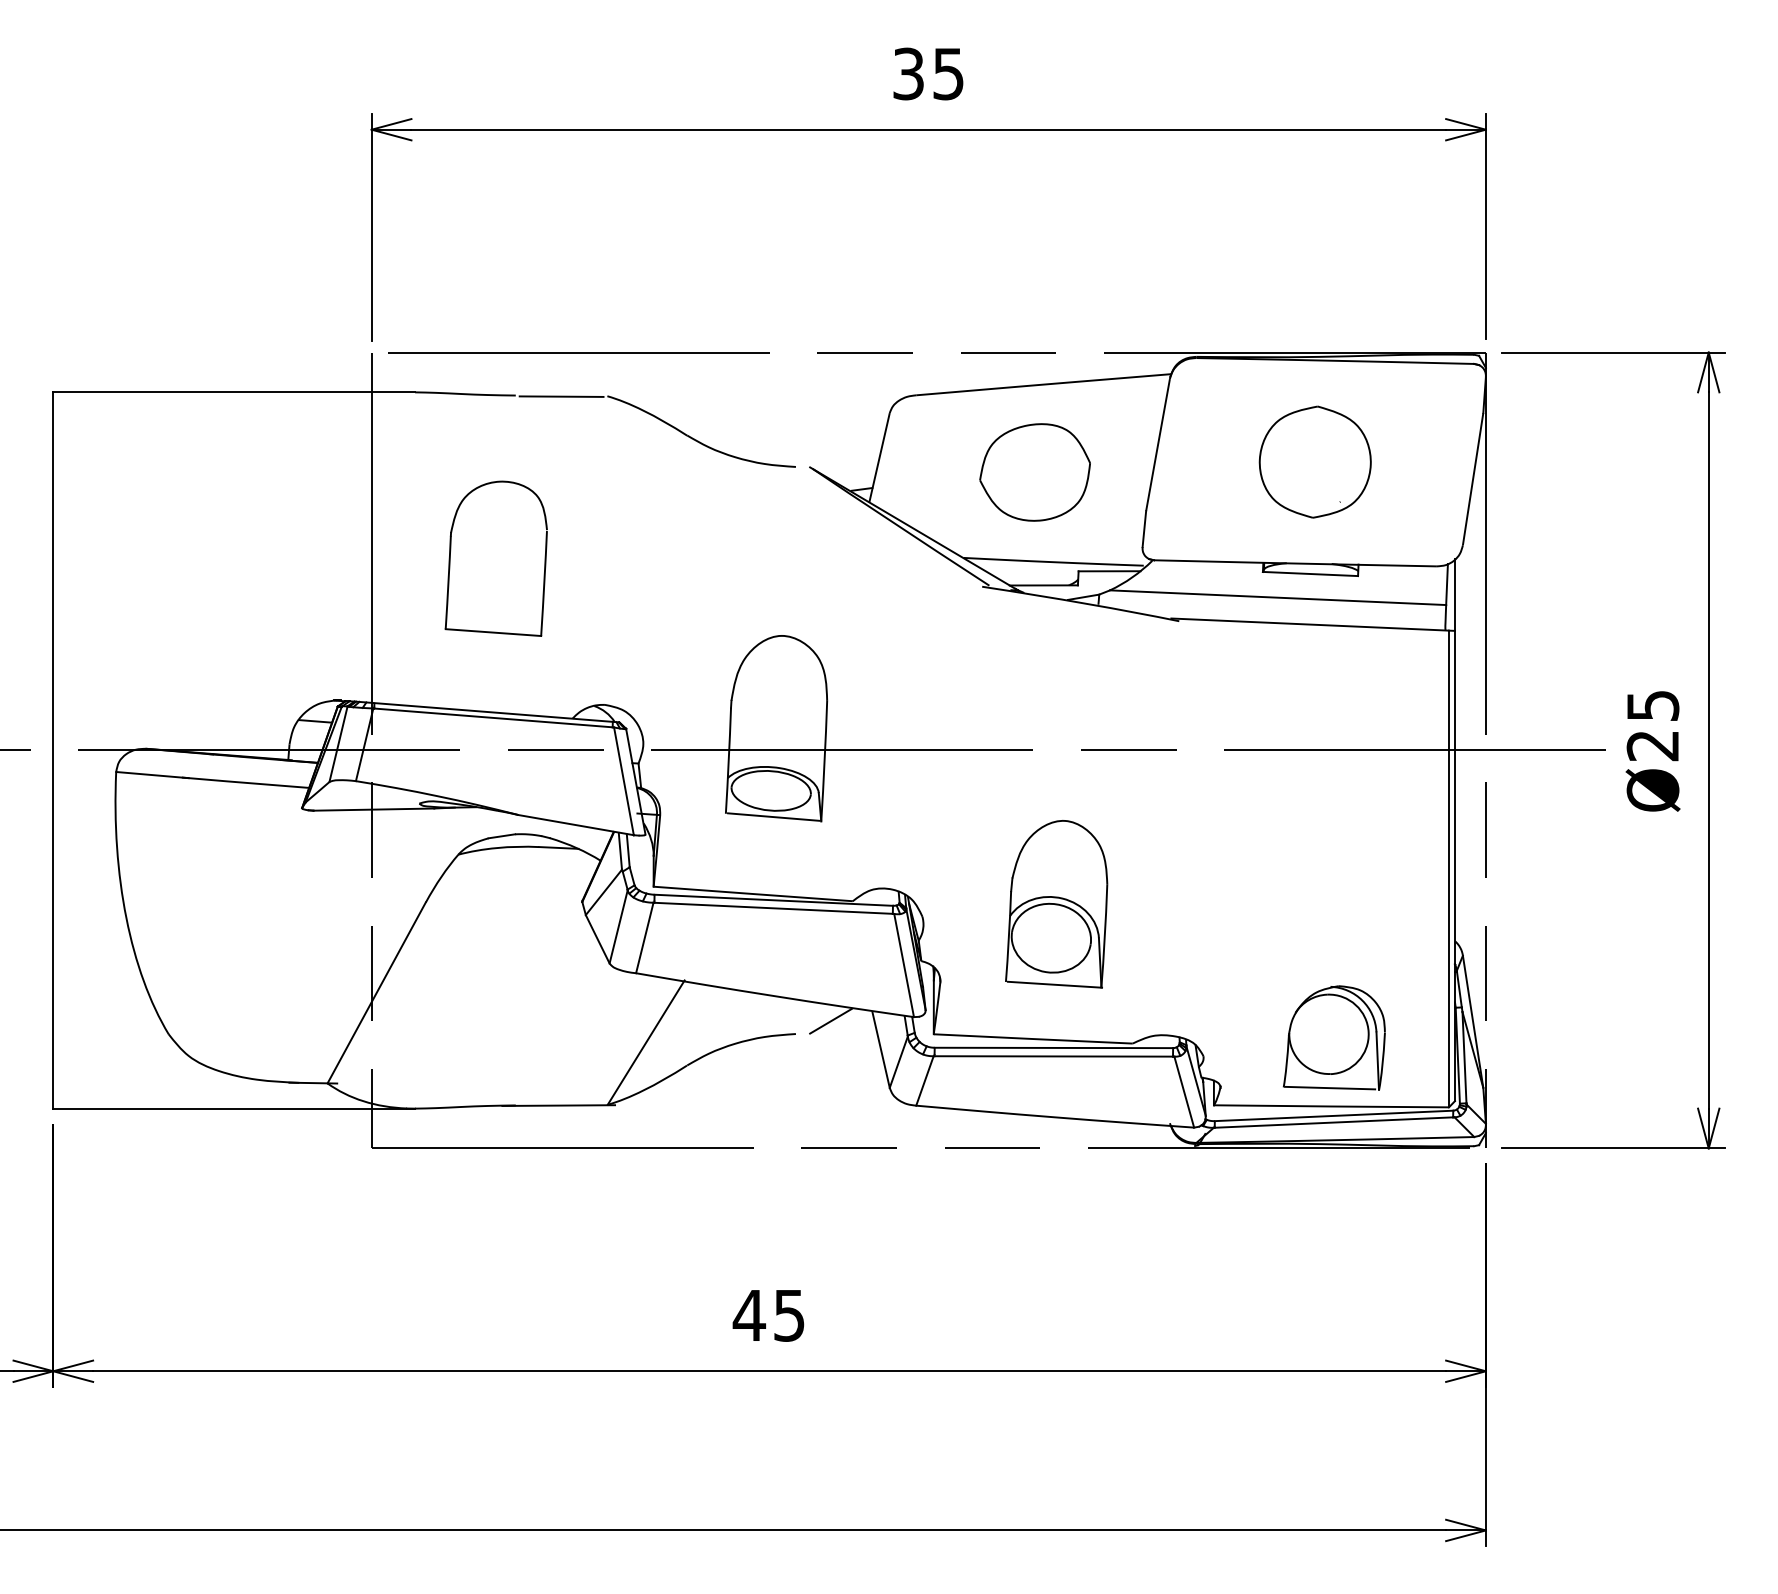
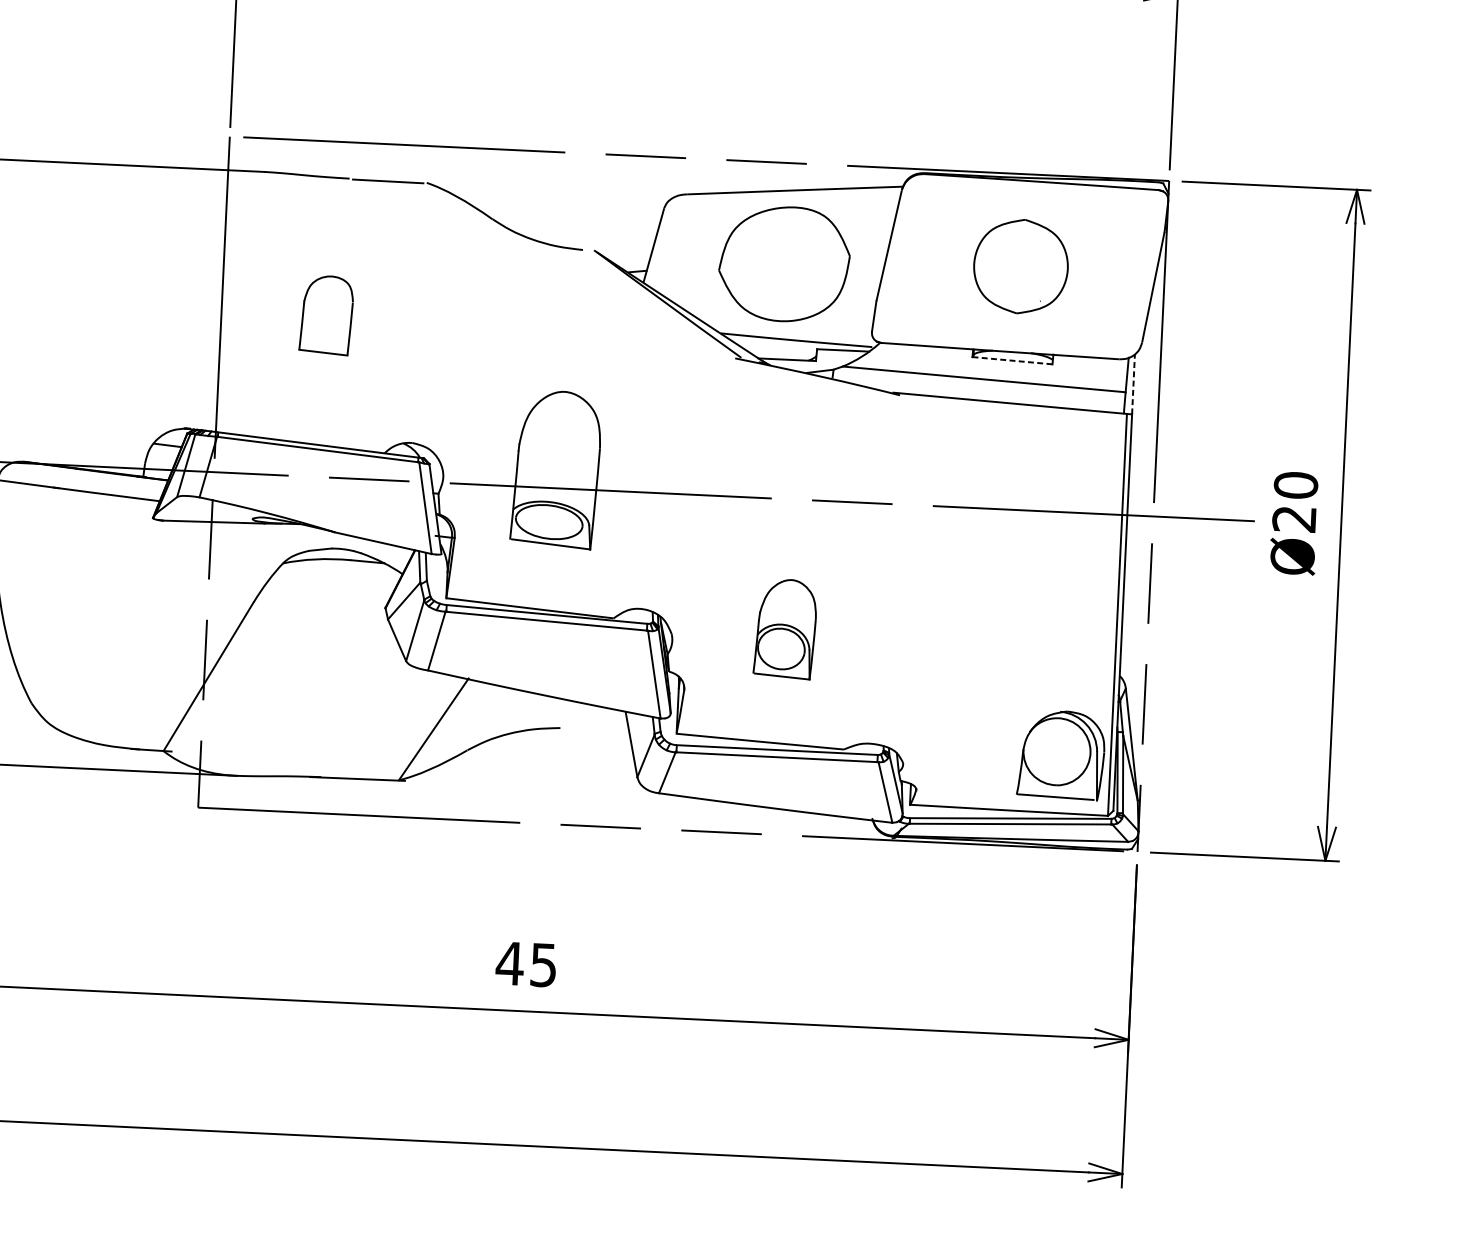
part: (1034, 472) -> (783, 264), size x1.4
part: (495, 558) -> (326, 315), size x0.6
line: (1310, 574) -> (1012, 361), solid -> dashed
line: (1455, 595) -> (1133, 384), solid -> dashed
text: (1652, 705) -> (1295, 485), Ø25 -> Ø20
part: (1056, 904) -> (785, 629), size x0.7
line: (830, 1020) -> (590, 718), removed
part: (1333, 1037) -> (1060, 754), moved

